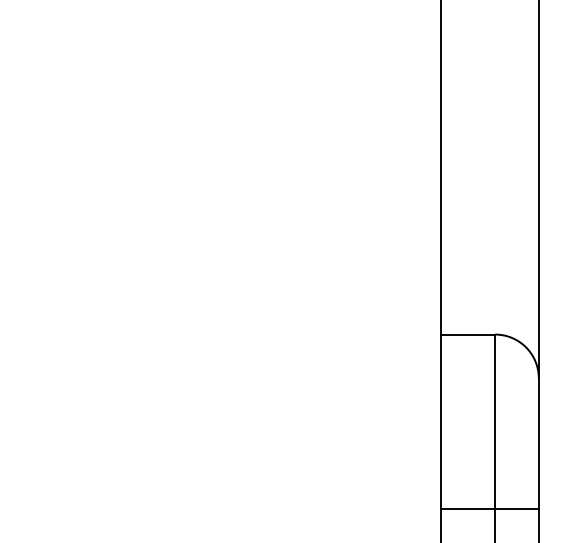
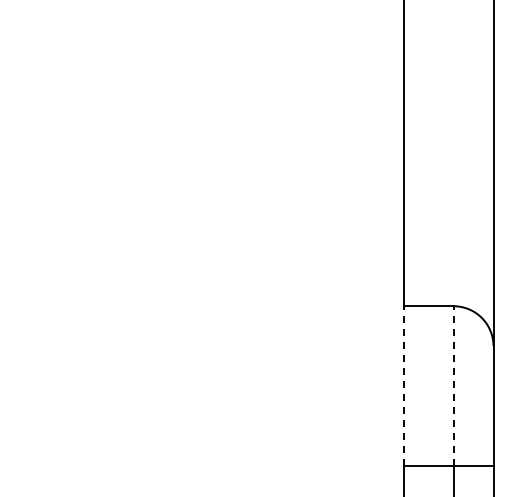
line: (440, 422) -> (403, 386), solid -> dashed
line: (495, 422) -> (453, 386), solid -> dashed

